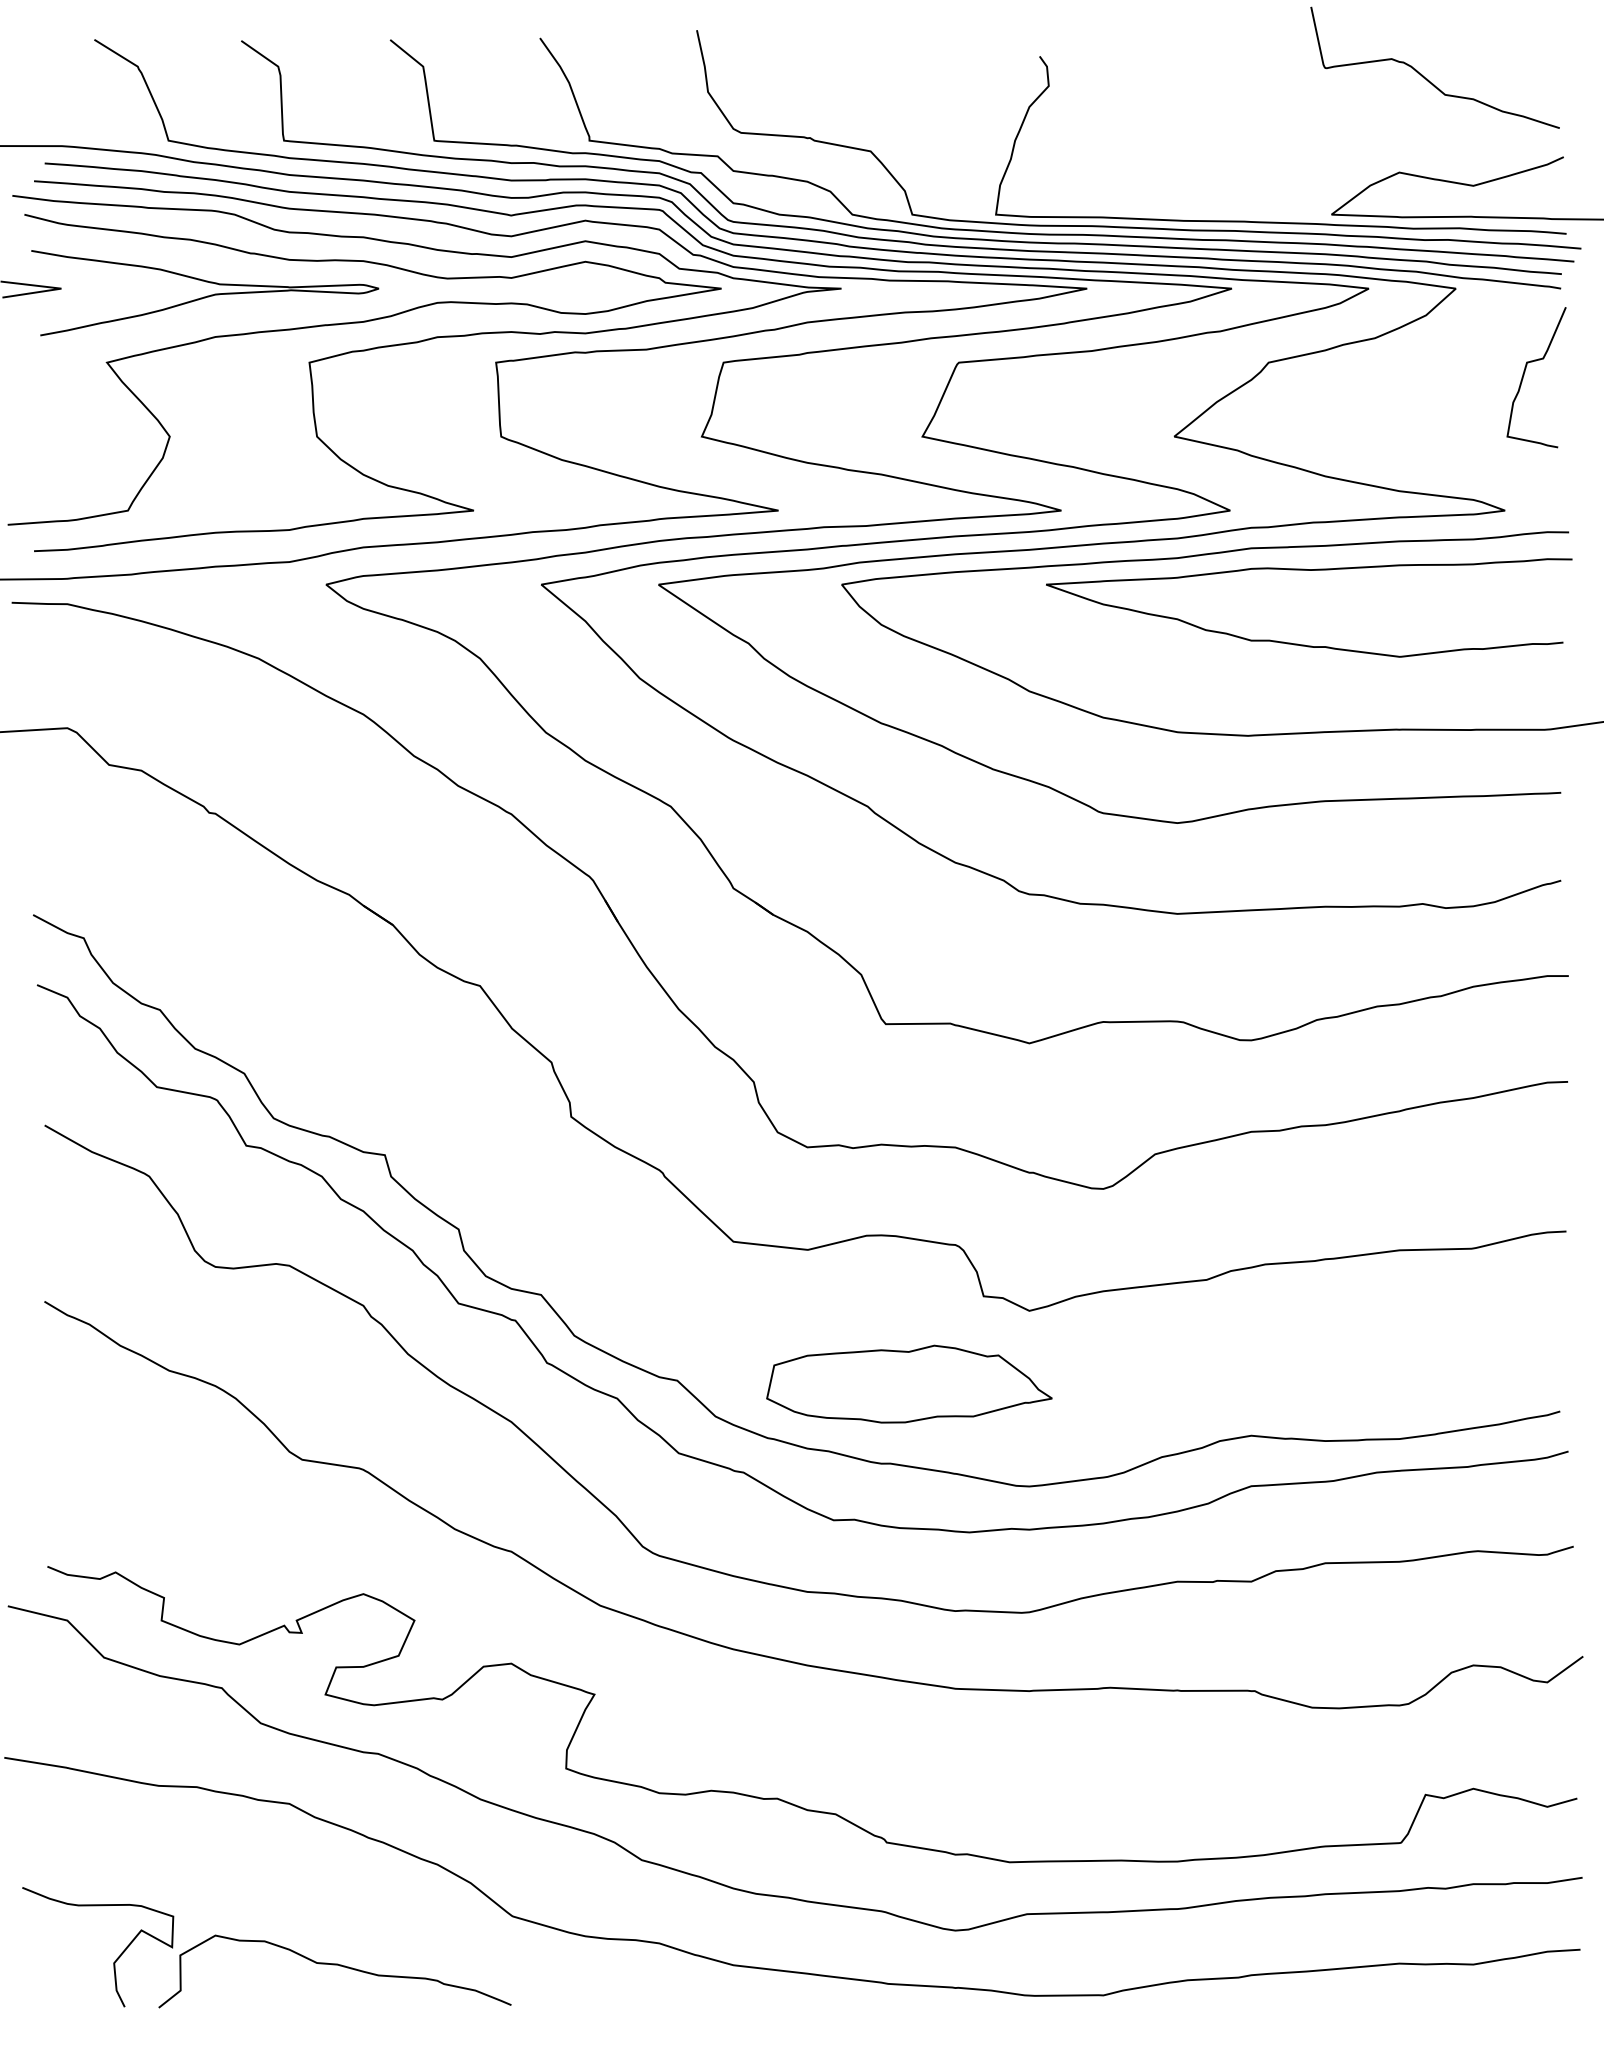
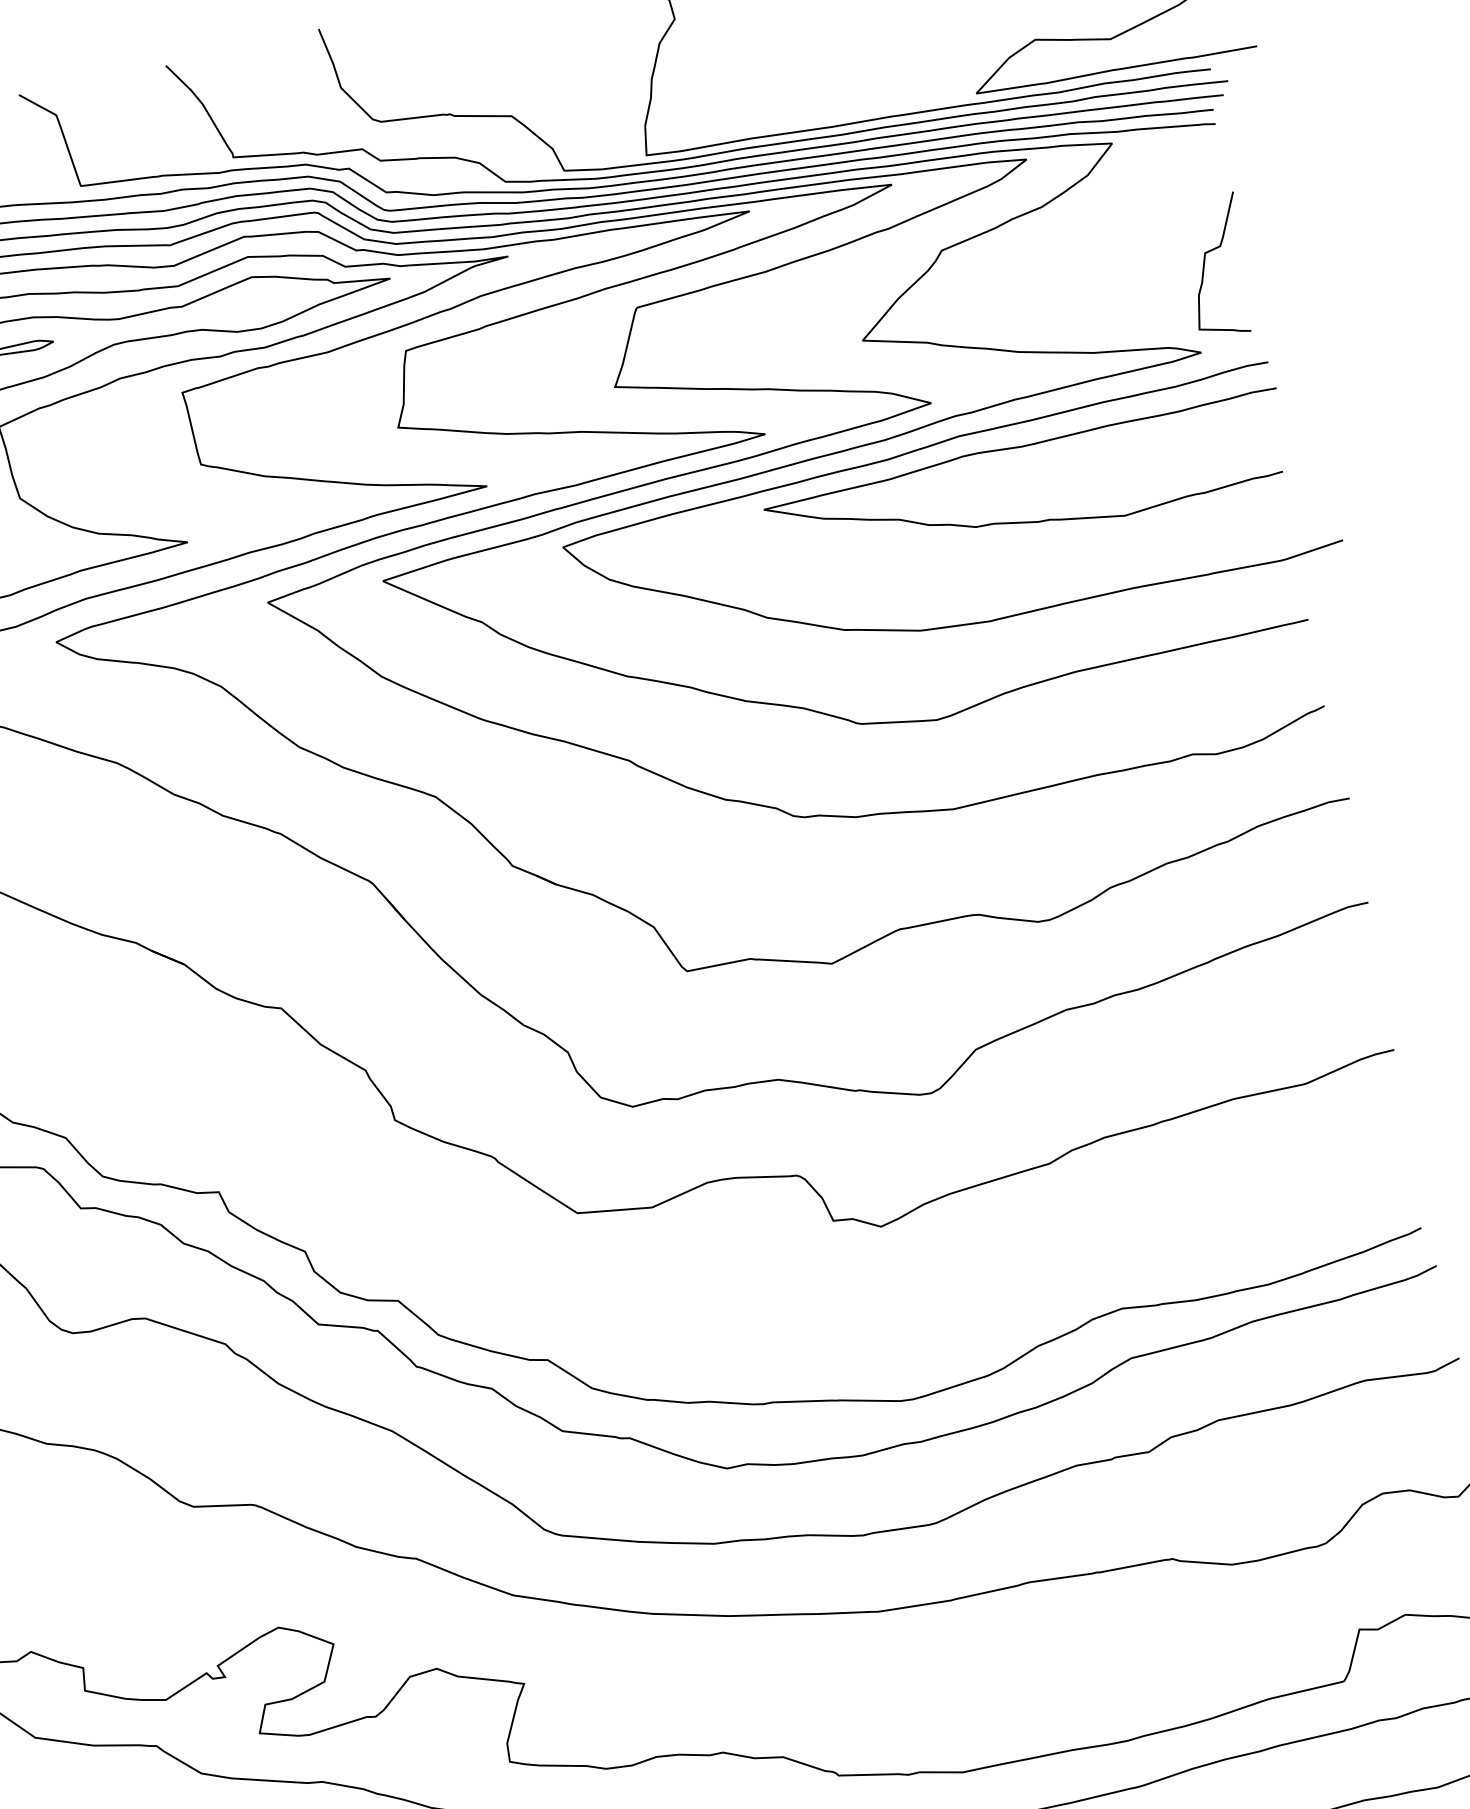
curve: (1525, 372) -> (1205, 263), moved
part: (909, 1383) -> (776, 1320), removed

